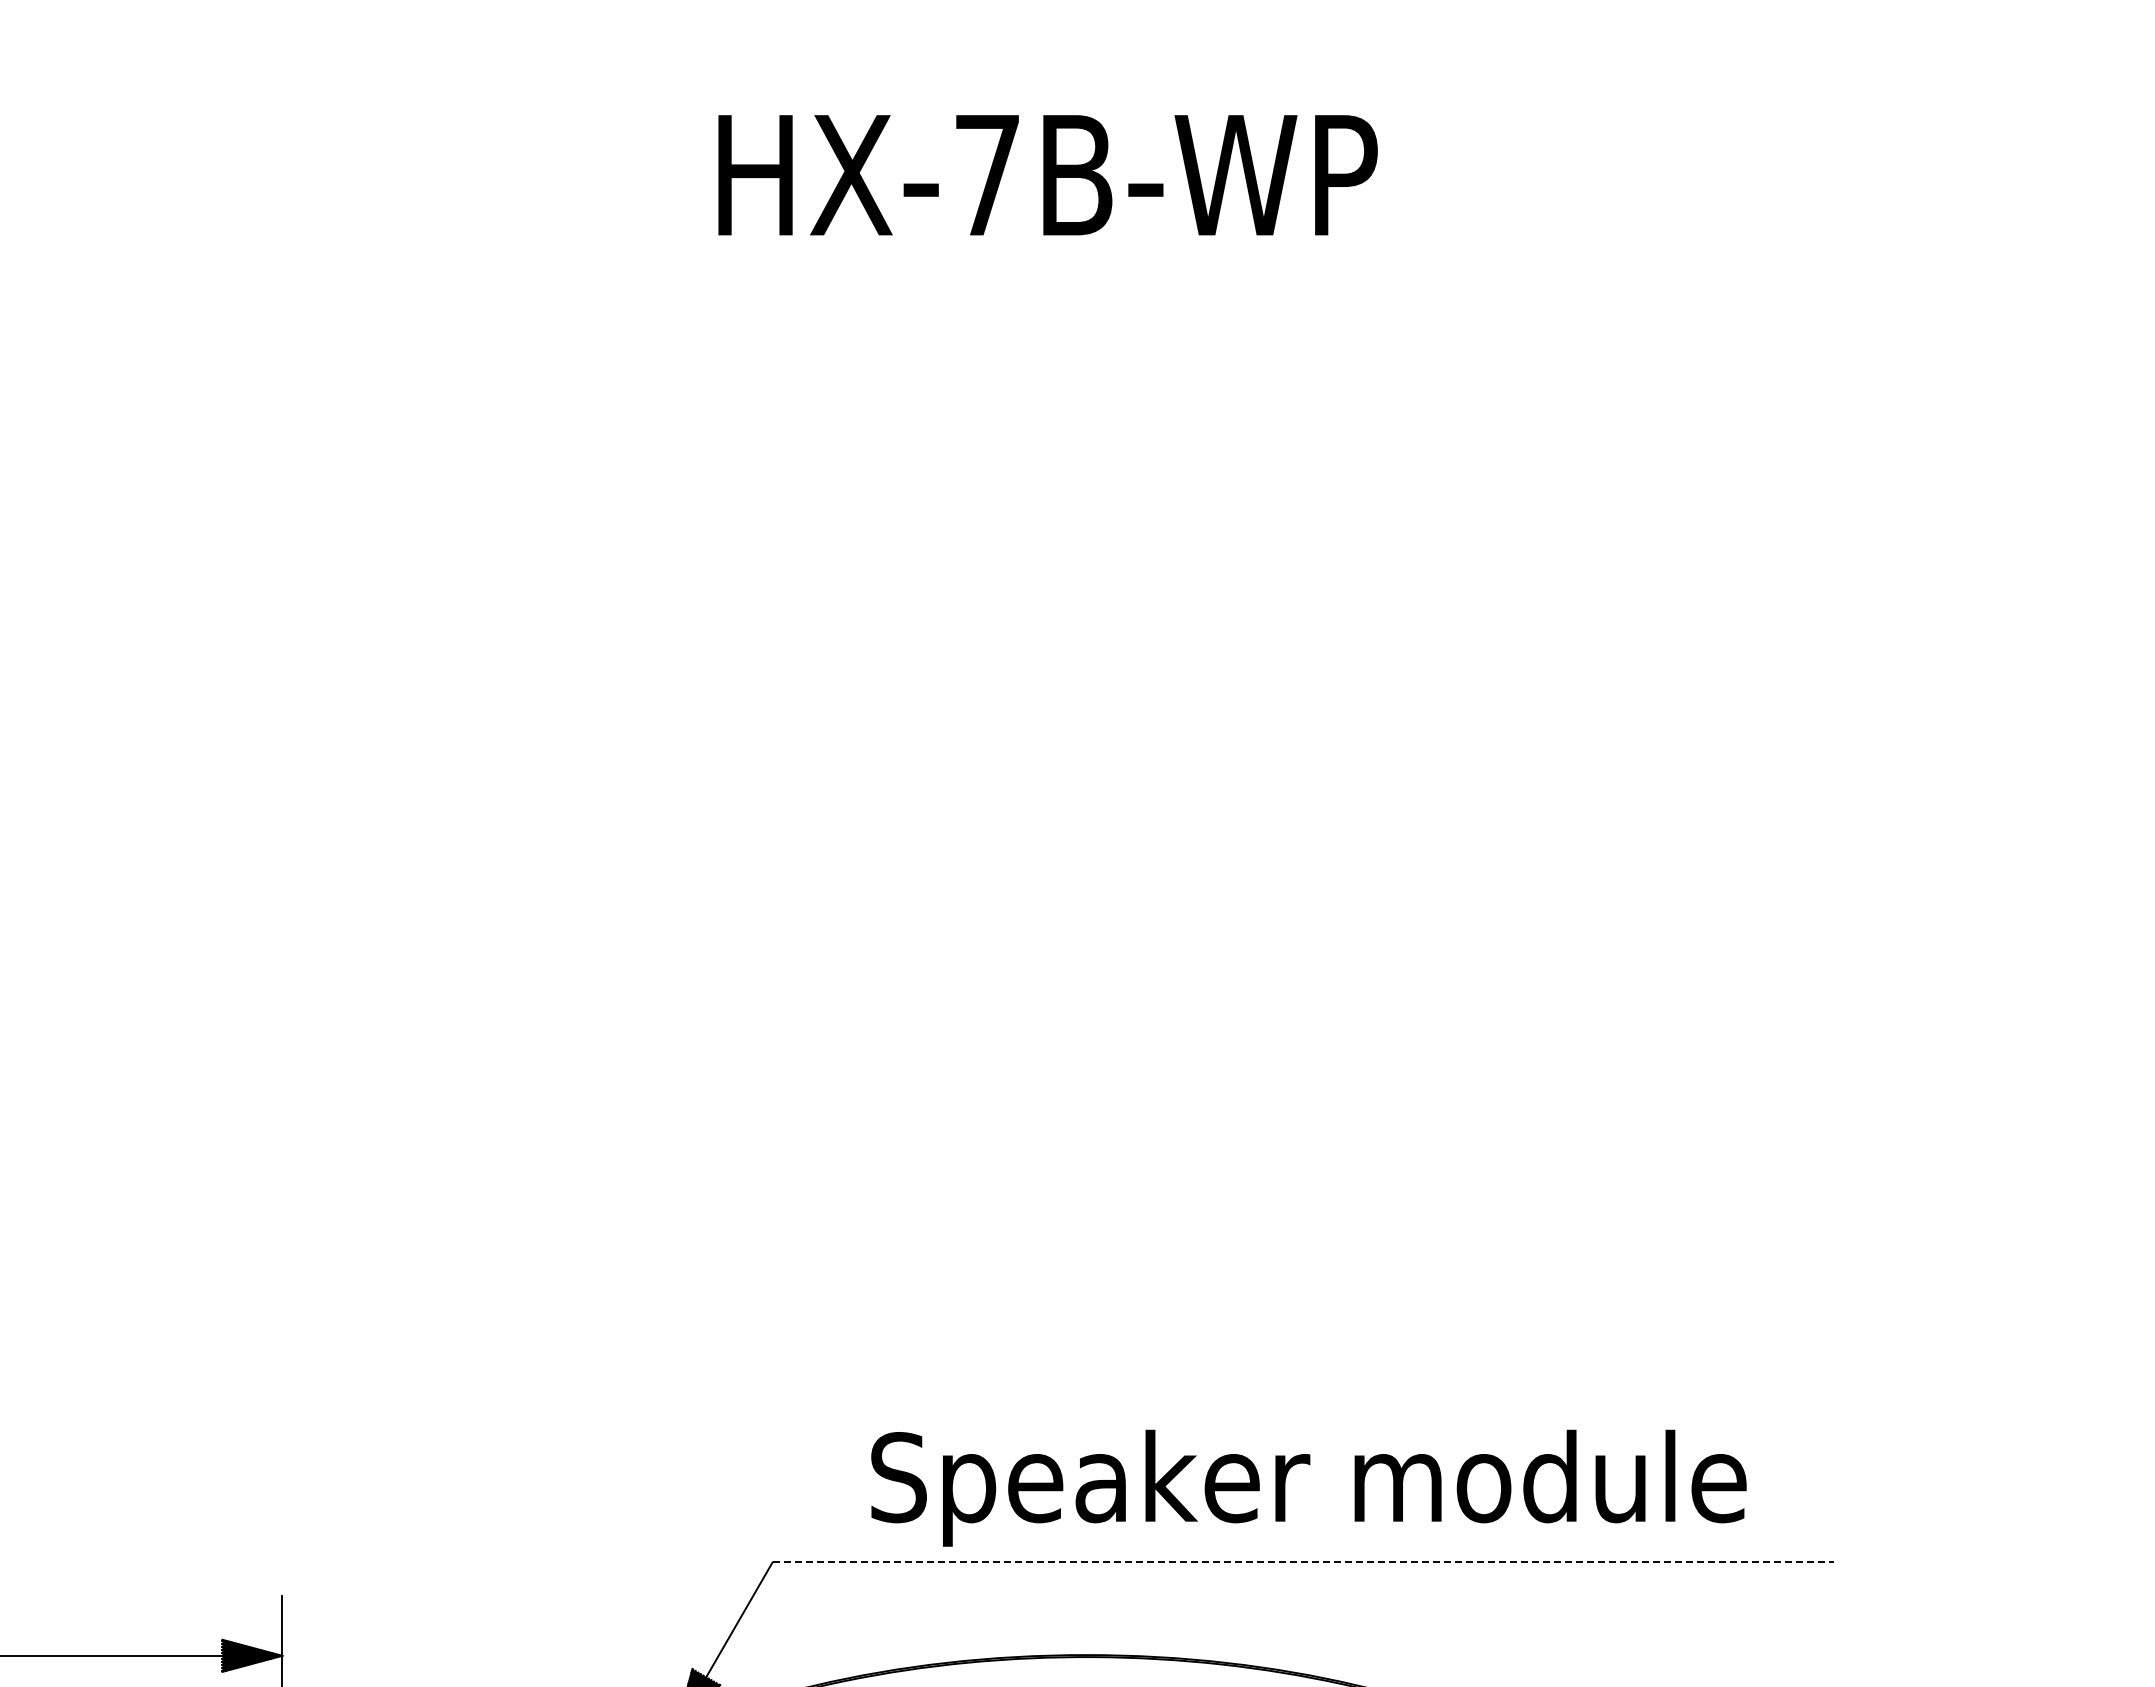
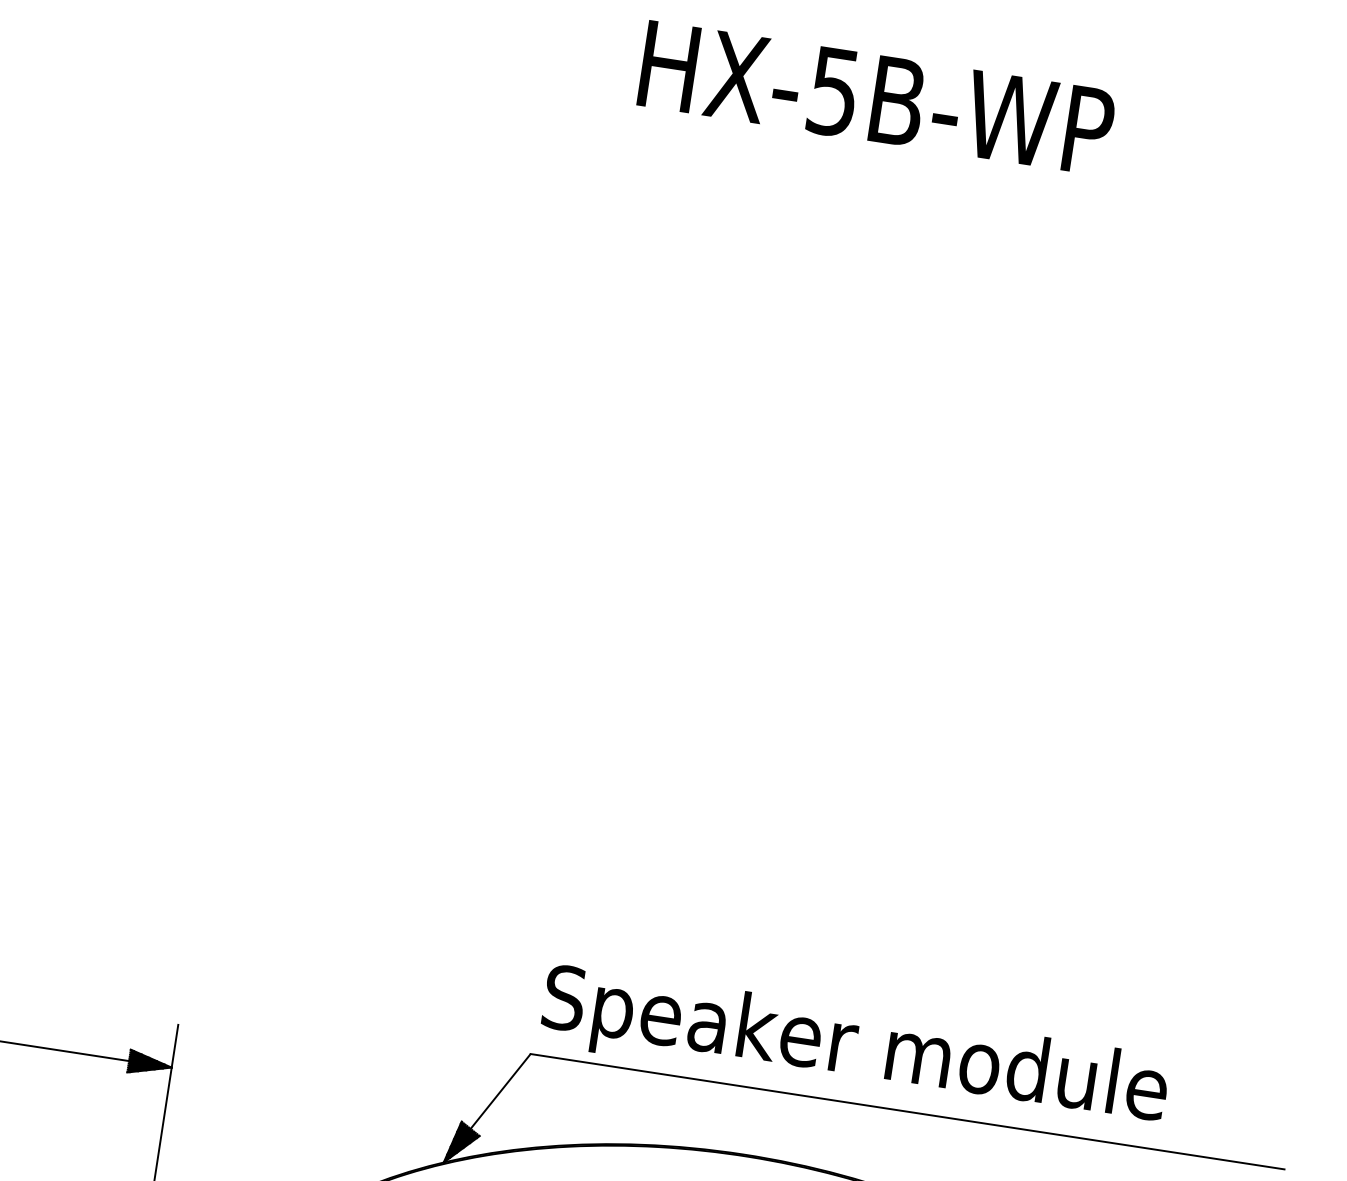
text: (986, 176) -> (833, 92), HX-7B-WP -> HX-5B-WP
text: (1308, 1487) -> (854, 1049), moved
line: (1303, 1561) -> (907, 1111), dashed -> solid

